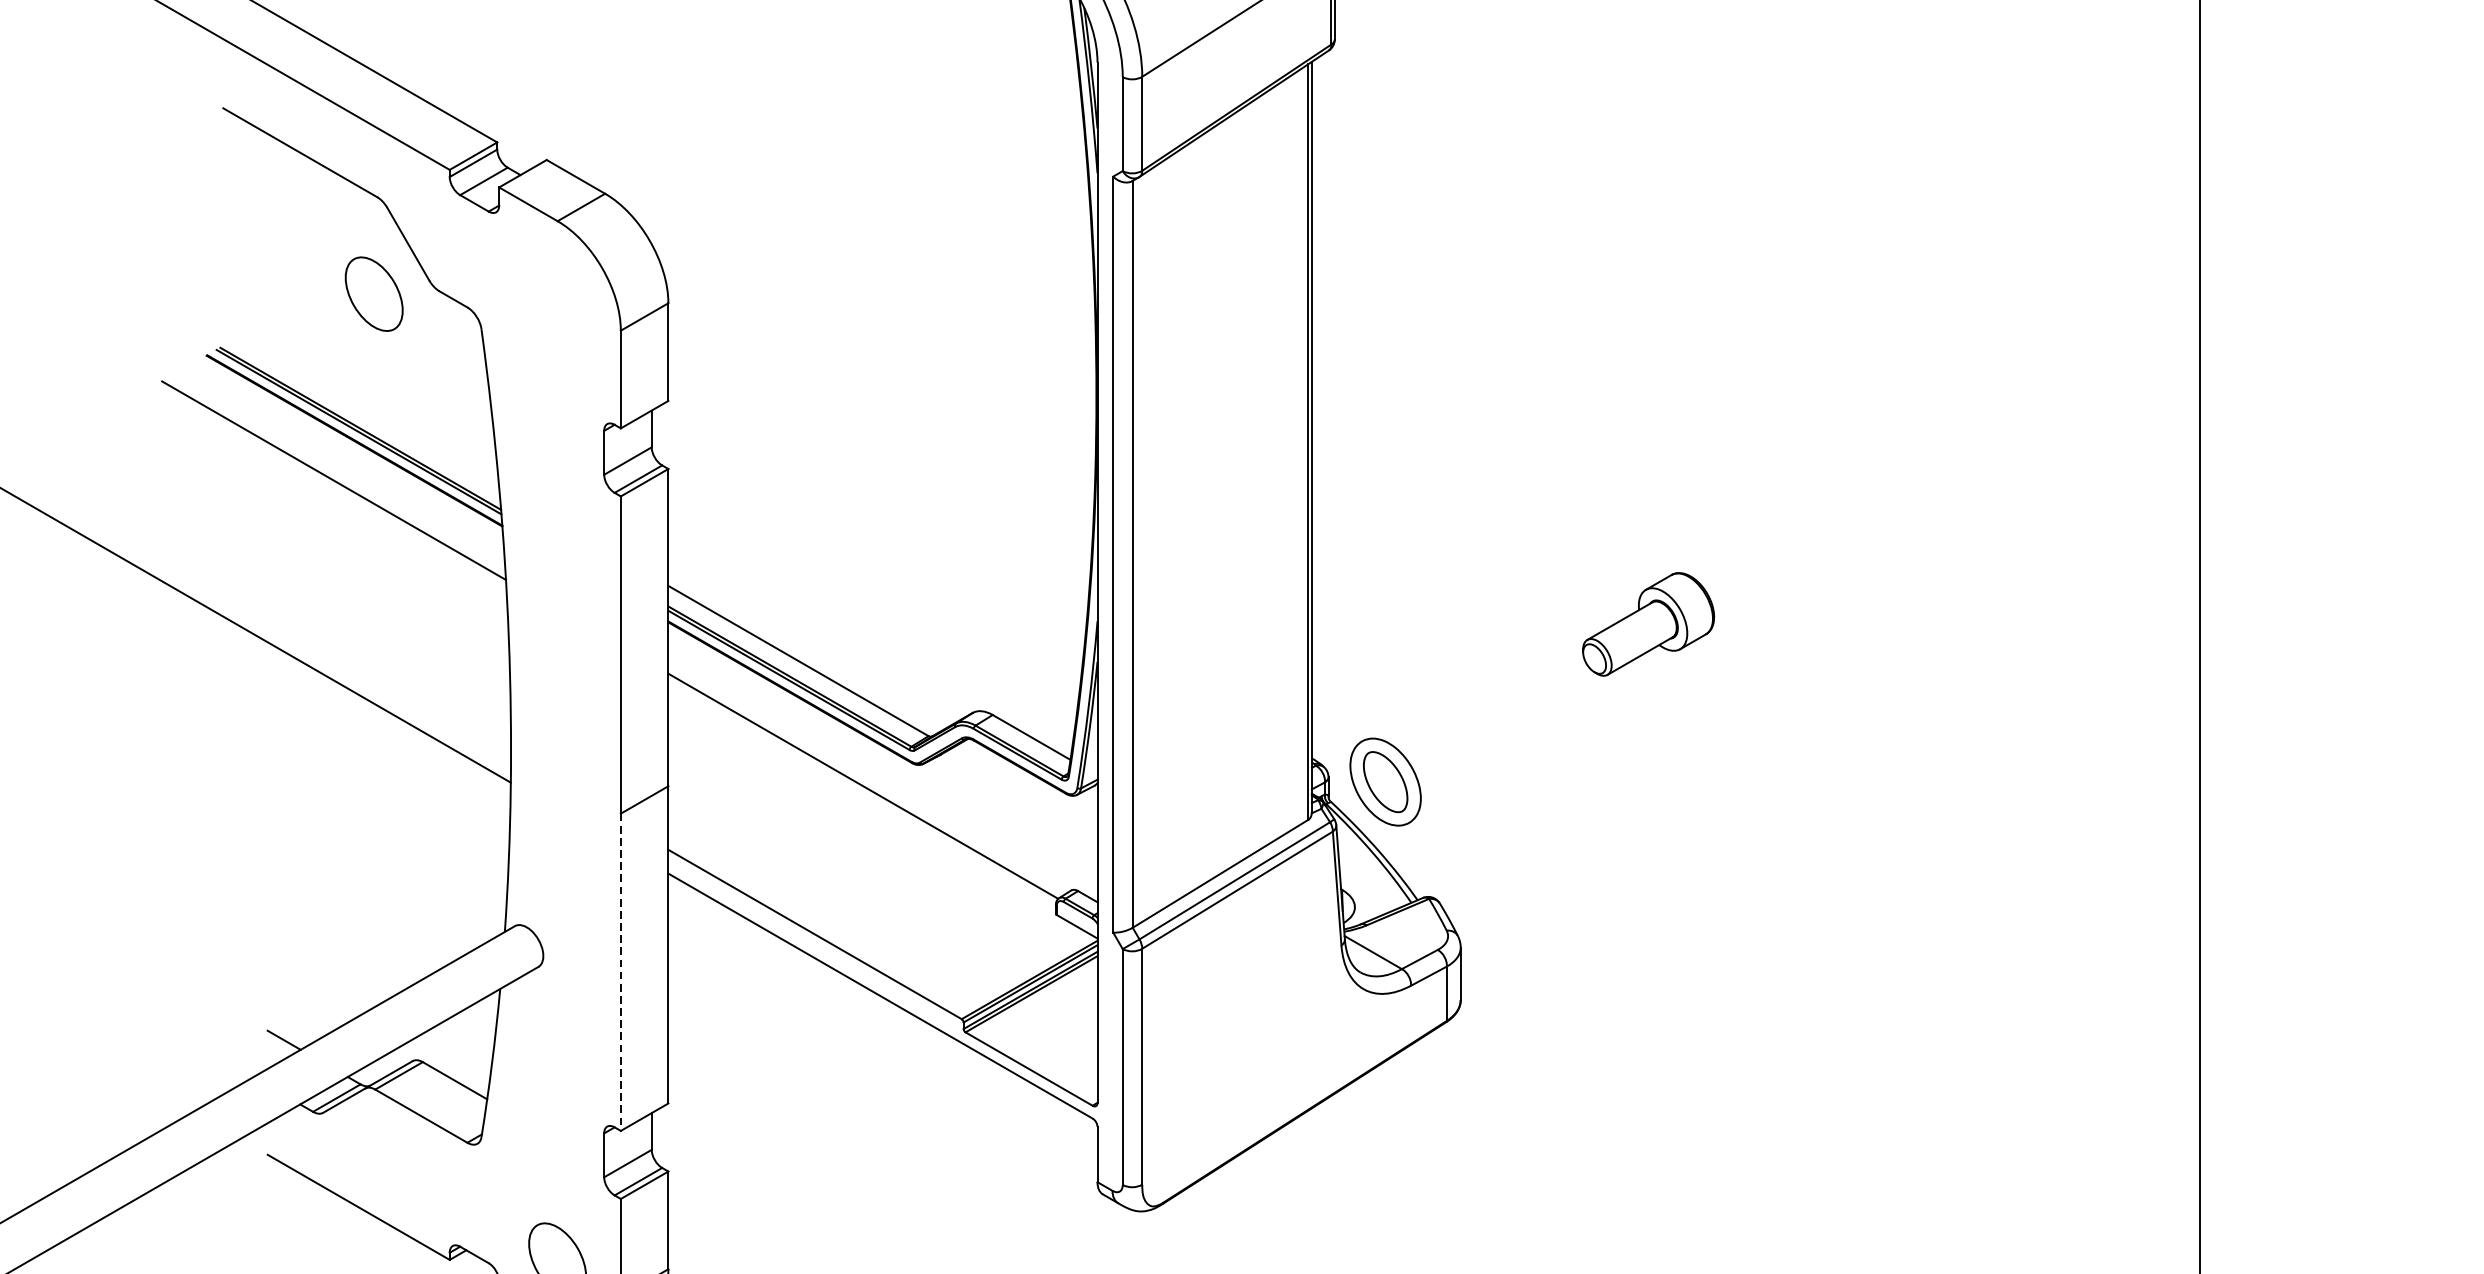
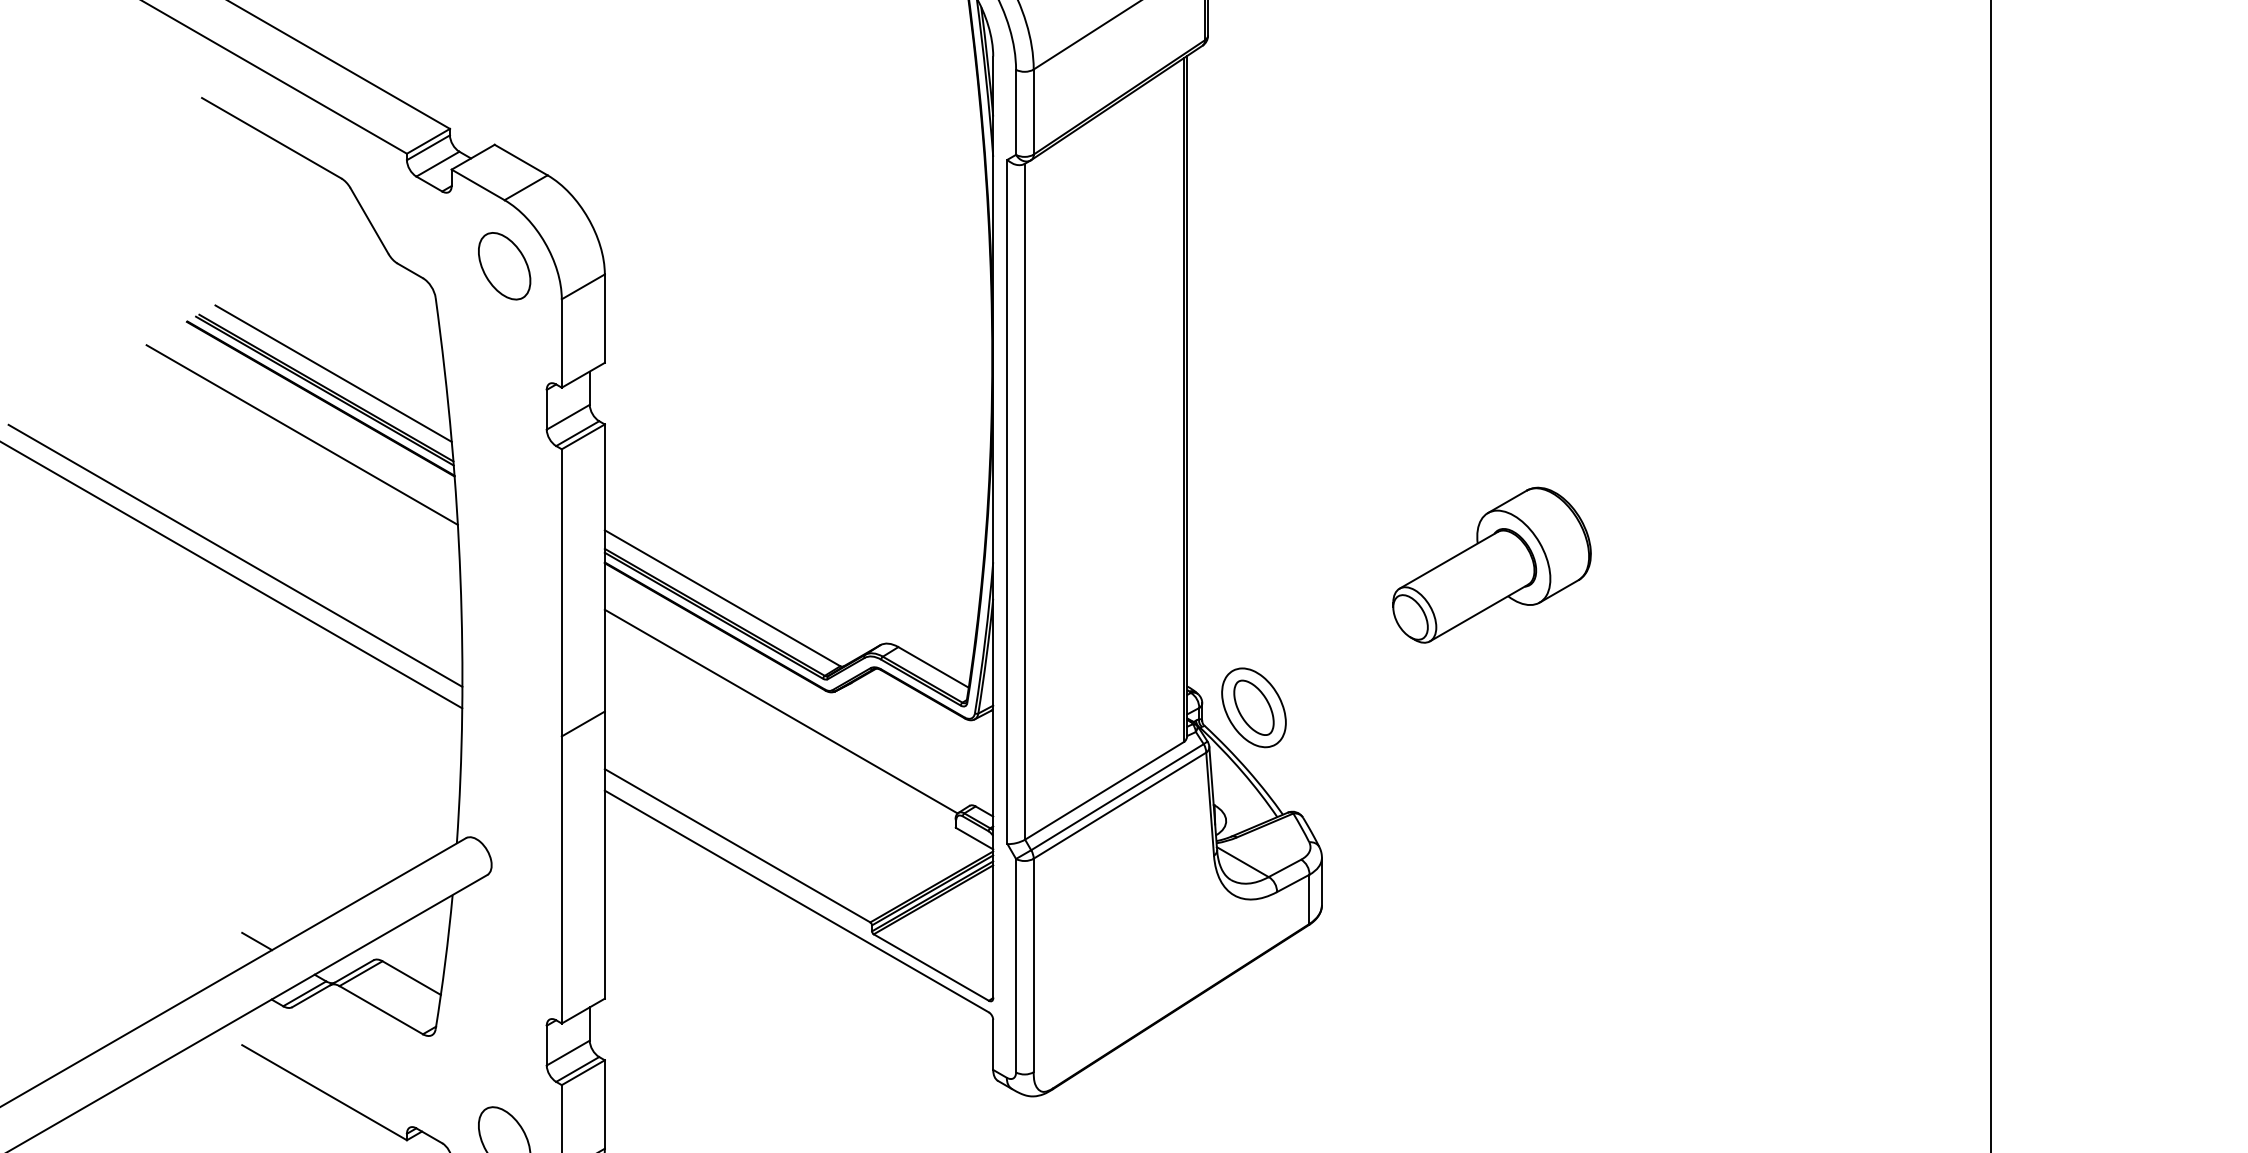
part: (374, 294) -> (504, 266), moved
line: (368, 412) -> (333, 373), added
line: (260, 613) -> (235, 555), added
part: (1648, 623) -> (1491, 564), size x1.67
line: (620, 971) -> (561, 879), dashed -> solid

